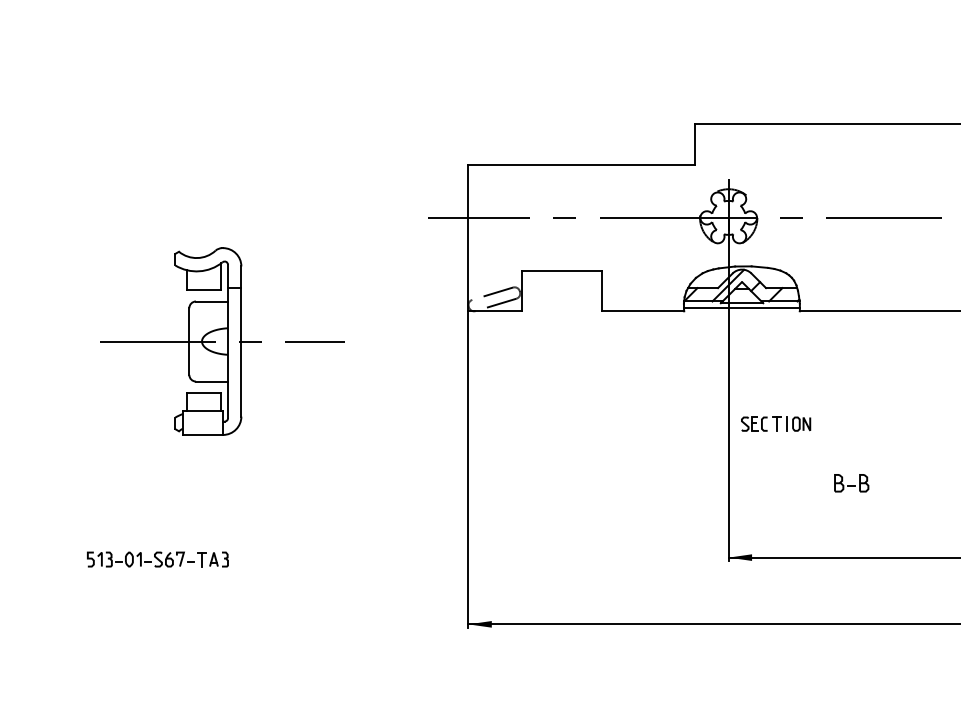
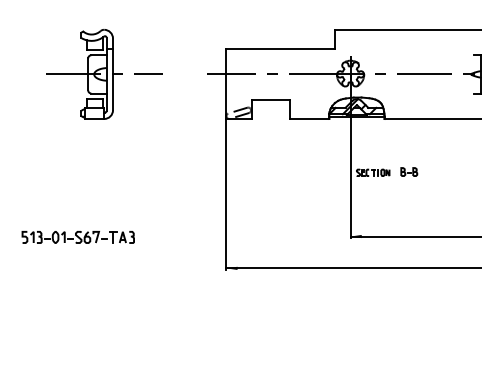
part: (223, 341) -> (104, 74), moved
part: (852, 482) -> (409, 171), moved
part: (156, 559) -> (77, 237), size x1.67

